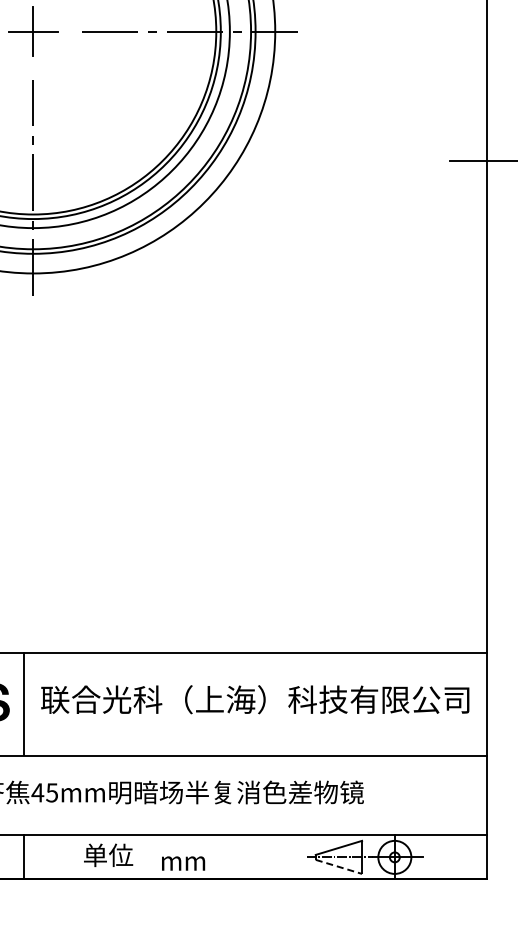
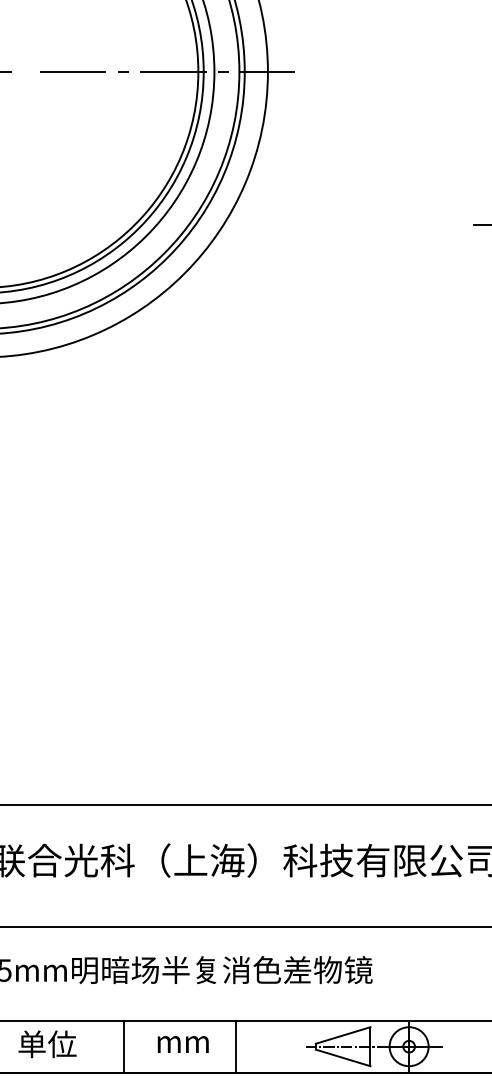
text: (108, 855) -> (47, 1044), moved
line: (152, 857) -> (123, 1046), added
line: (247, 857) -> (235, 1046), added
text: (183, 863) -> (183, 1044), moved
line: (339, 867) -> (343, 1058), dashed -> solid

